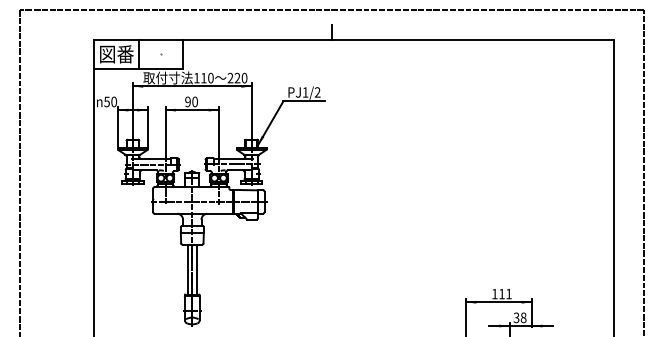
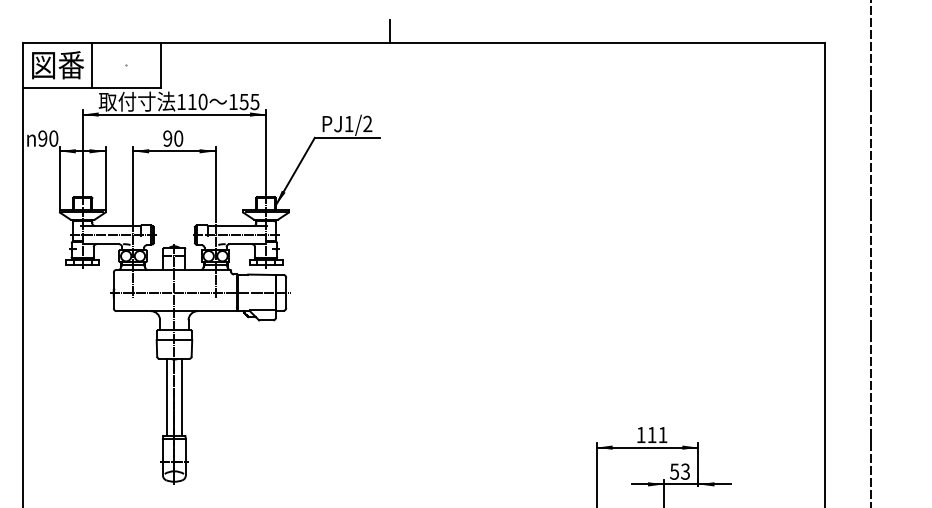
text: (237, 77) -> (244, 100), 220 -> 155
text: (106, 101) -> (42, 137), 50 -> 90
text: (520, 317) -> (680, 471), 38 -> 53

